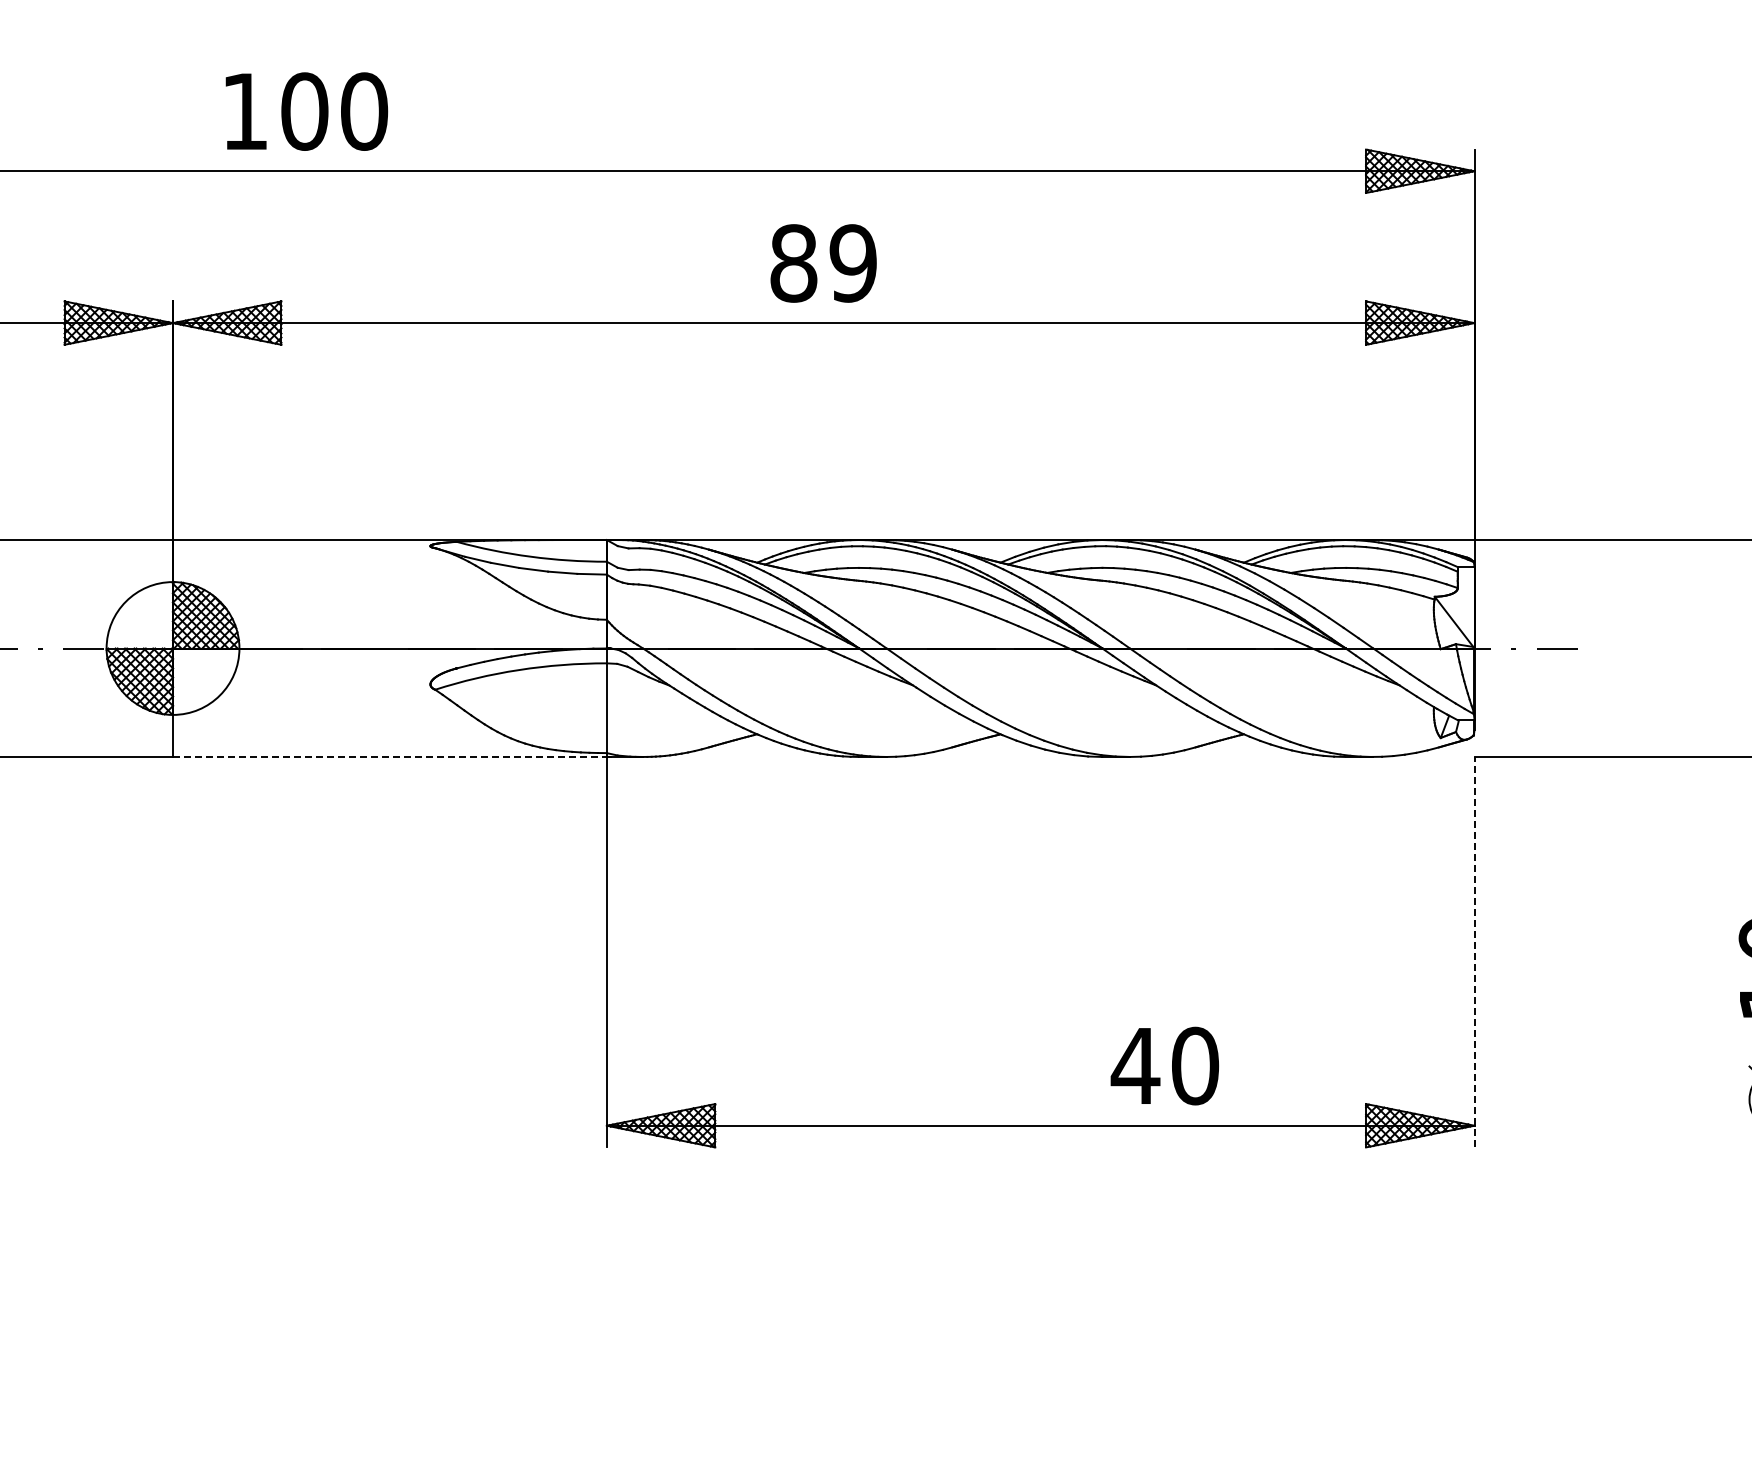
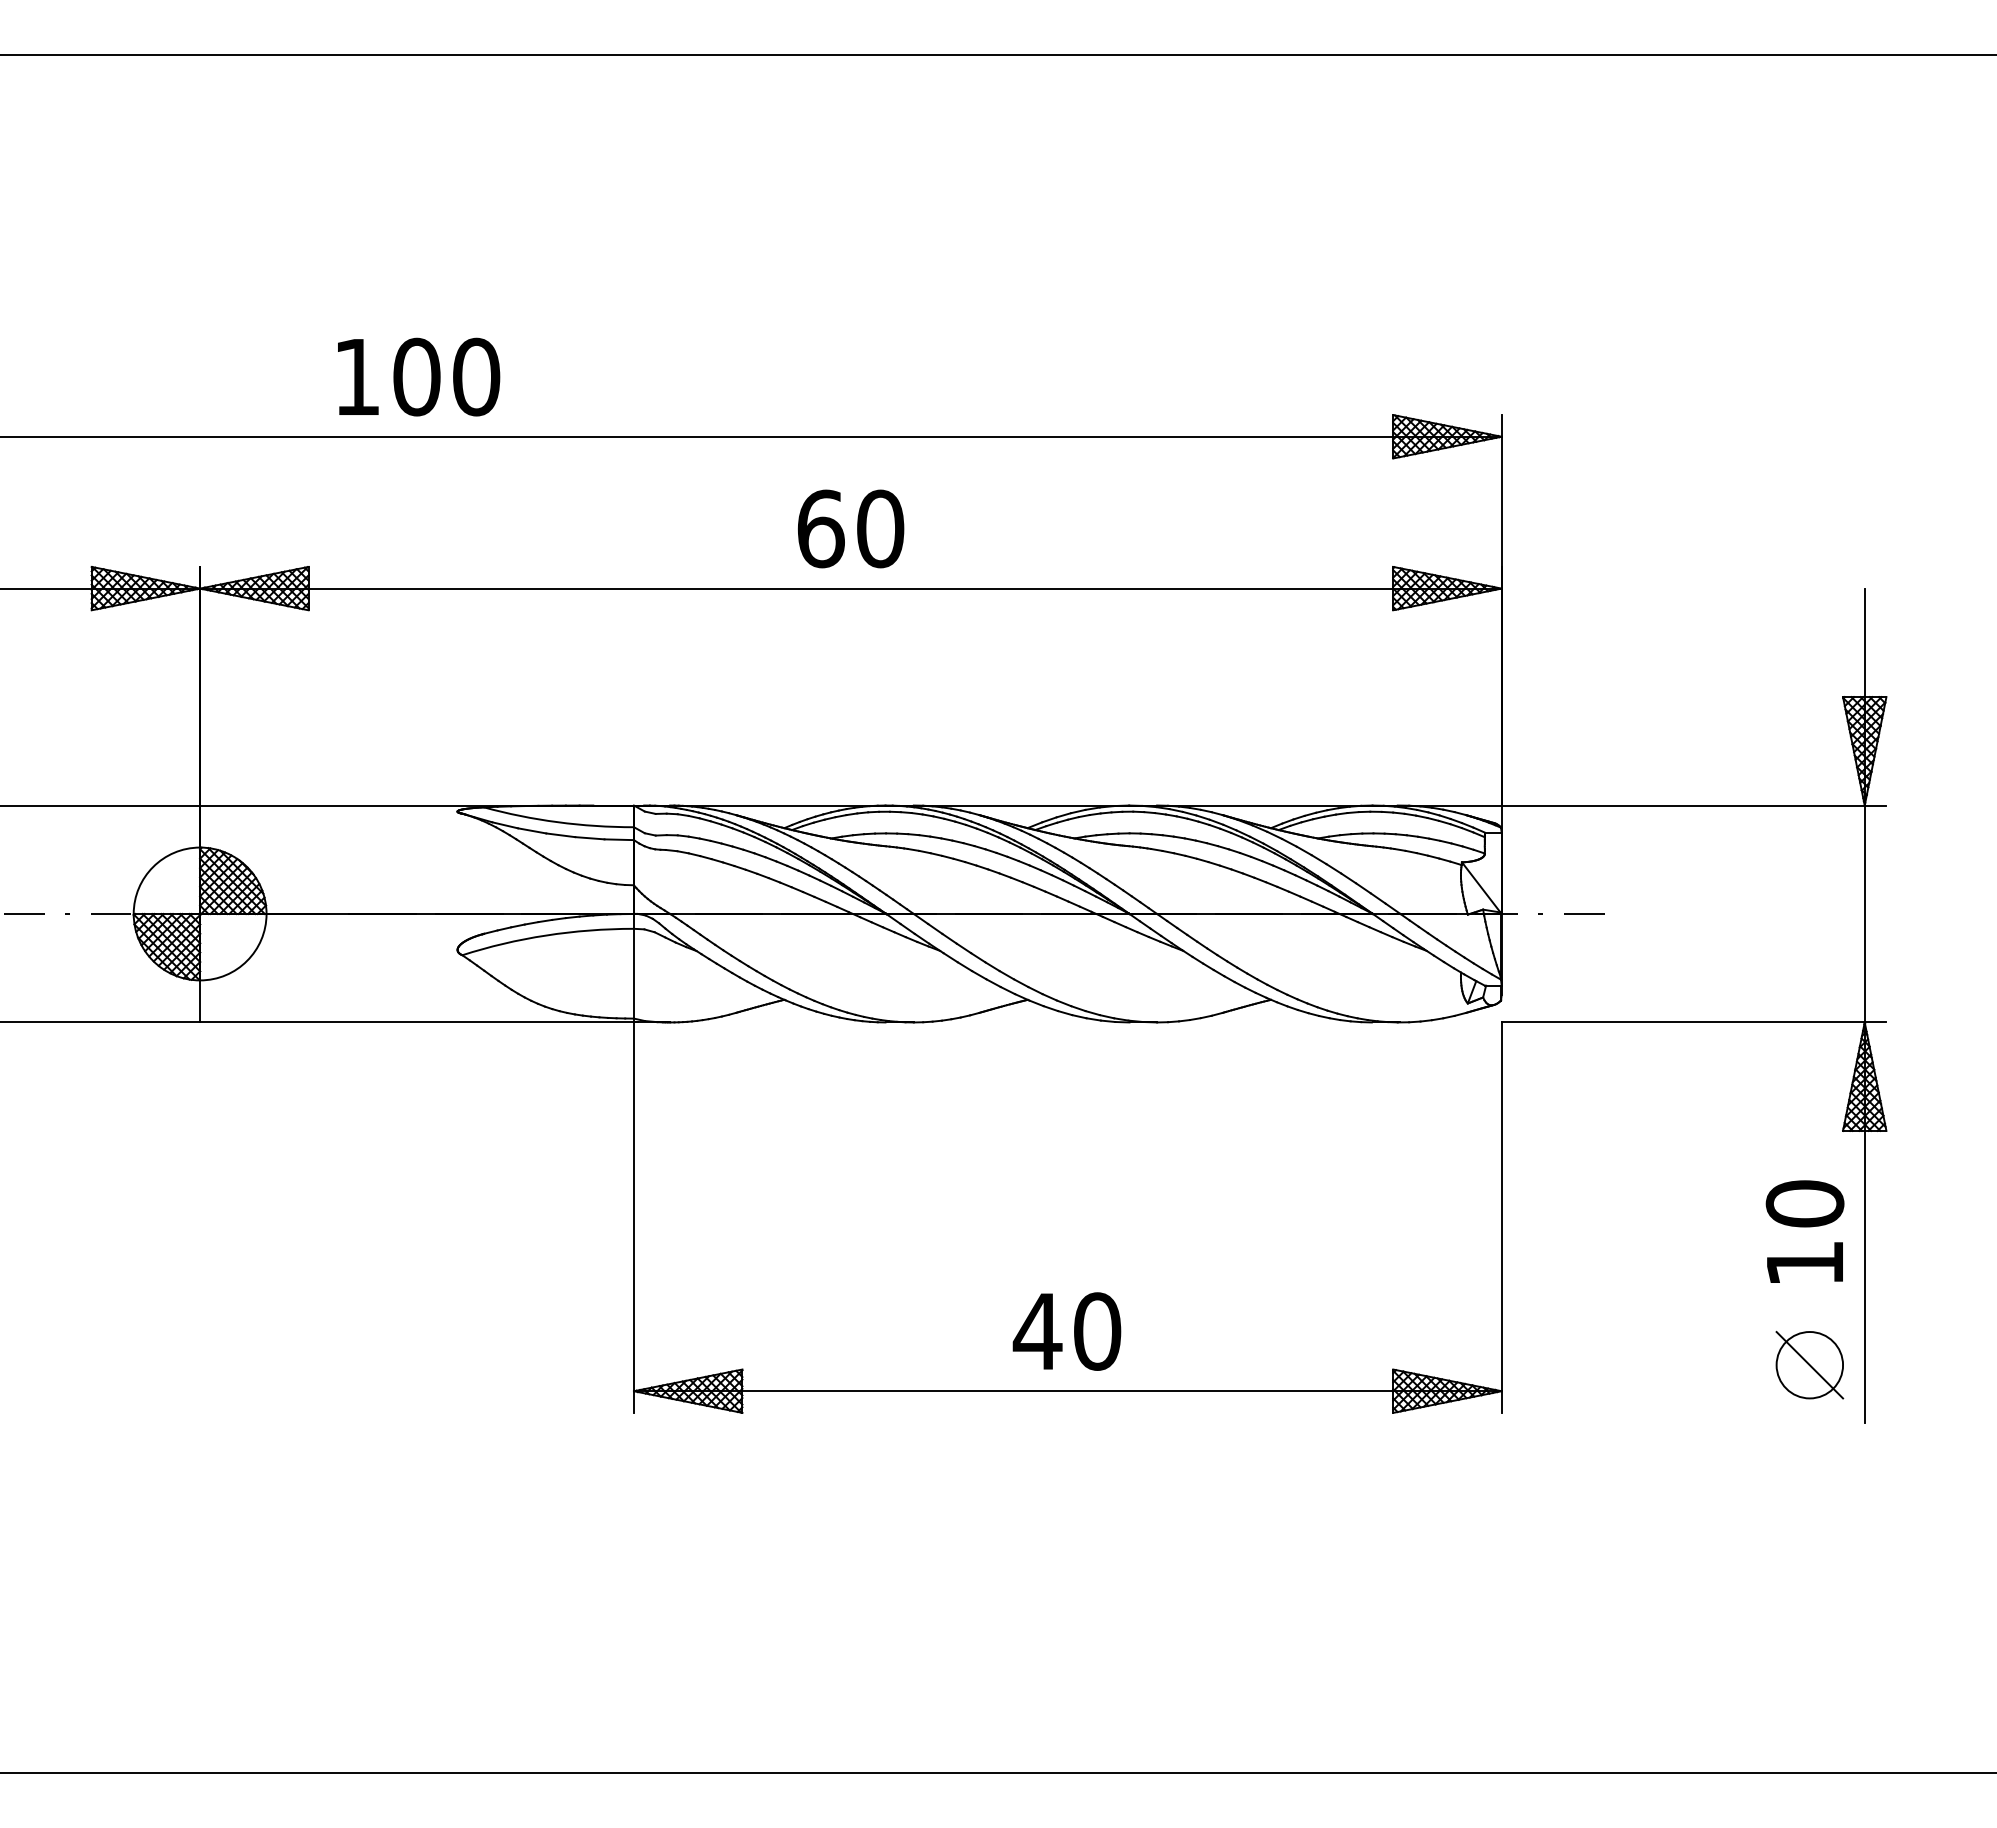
text: (307, 111) -> (419, 376), moved
text: (823, 263) -> (850, 528), 89 -> 60
line: (390, 757) -> (417, 1022), dashed -> solid
line: (1474, 952) -> (1501, 1217), dashed -> solid
text: (1164, 1066) -> (1066, 1331), moved

